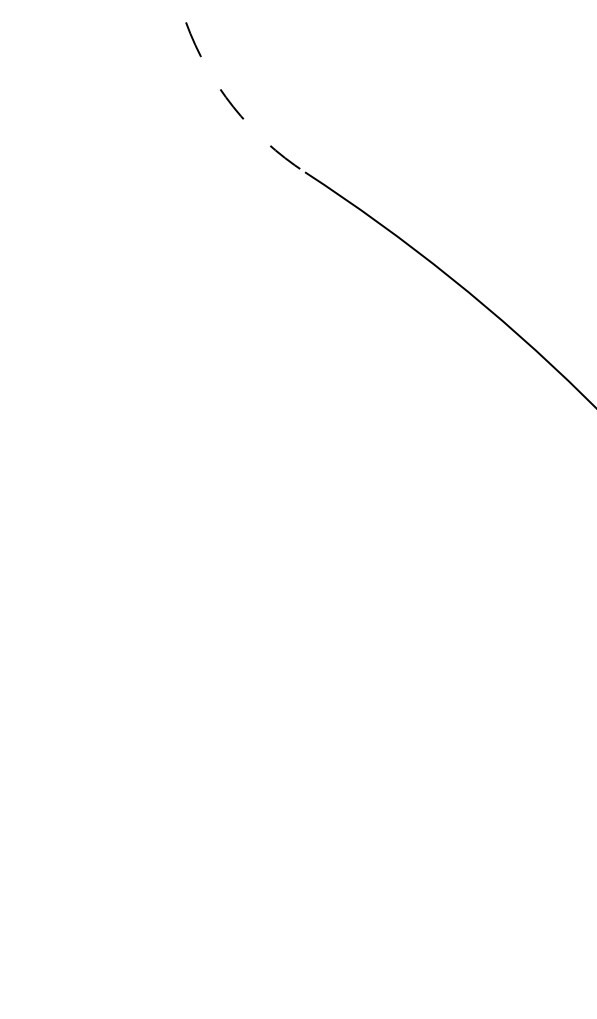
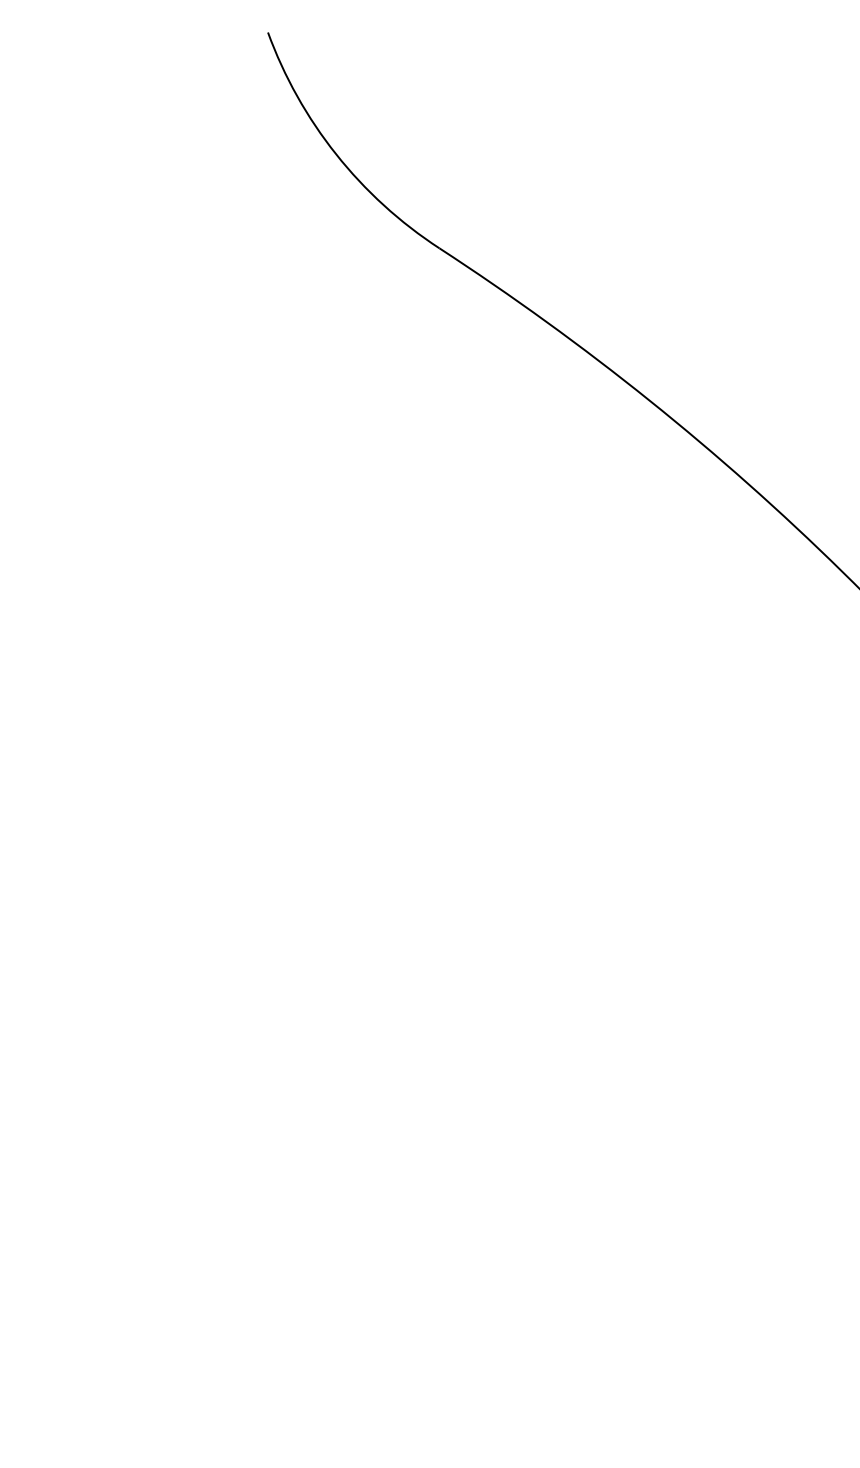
arc: (233, 107) -> (336, 155), dashed -> solid

